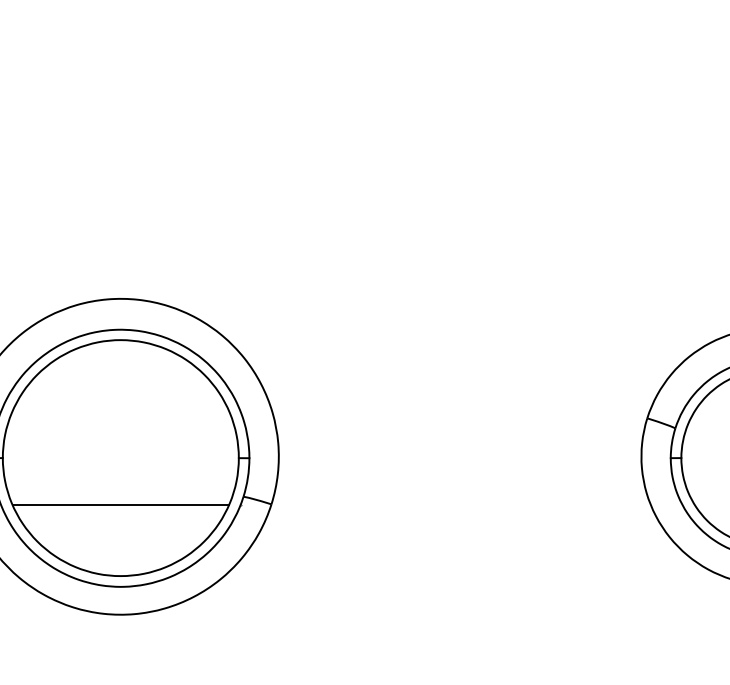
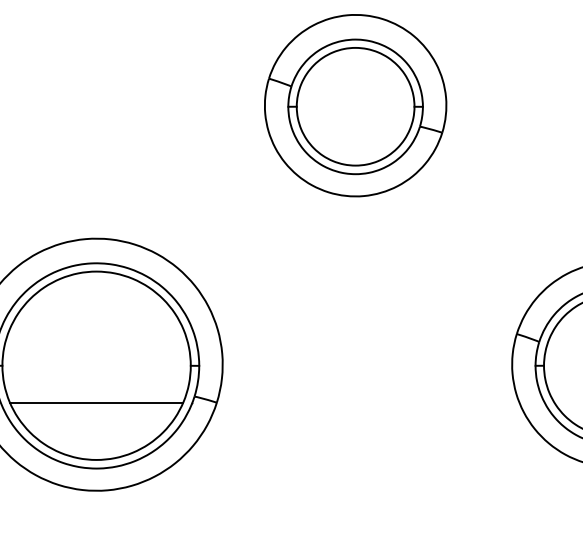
part: (445, 132) -> (355, 105), added

